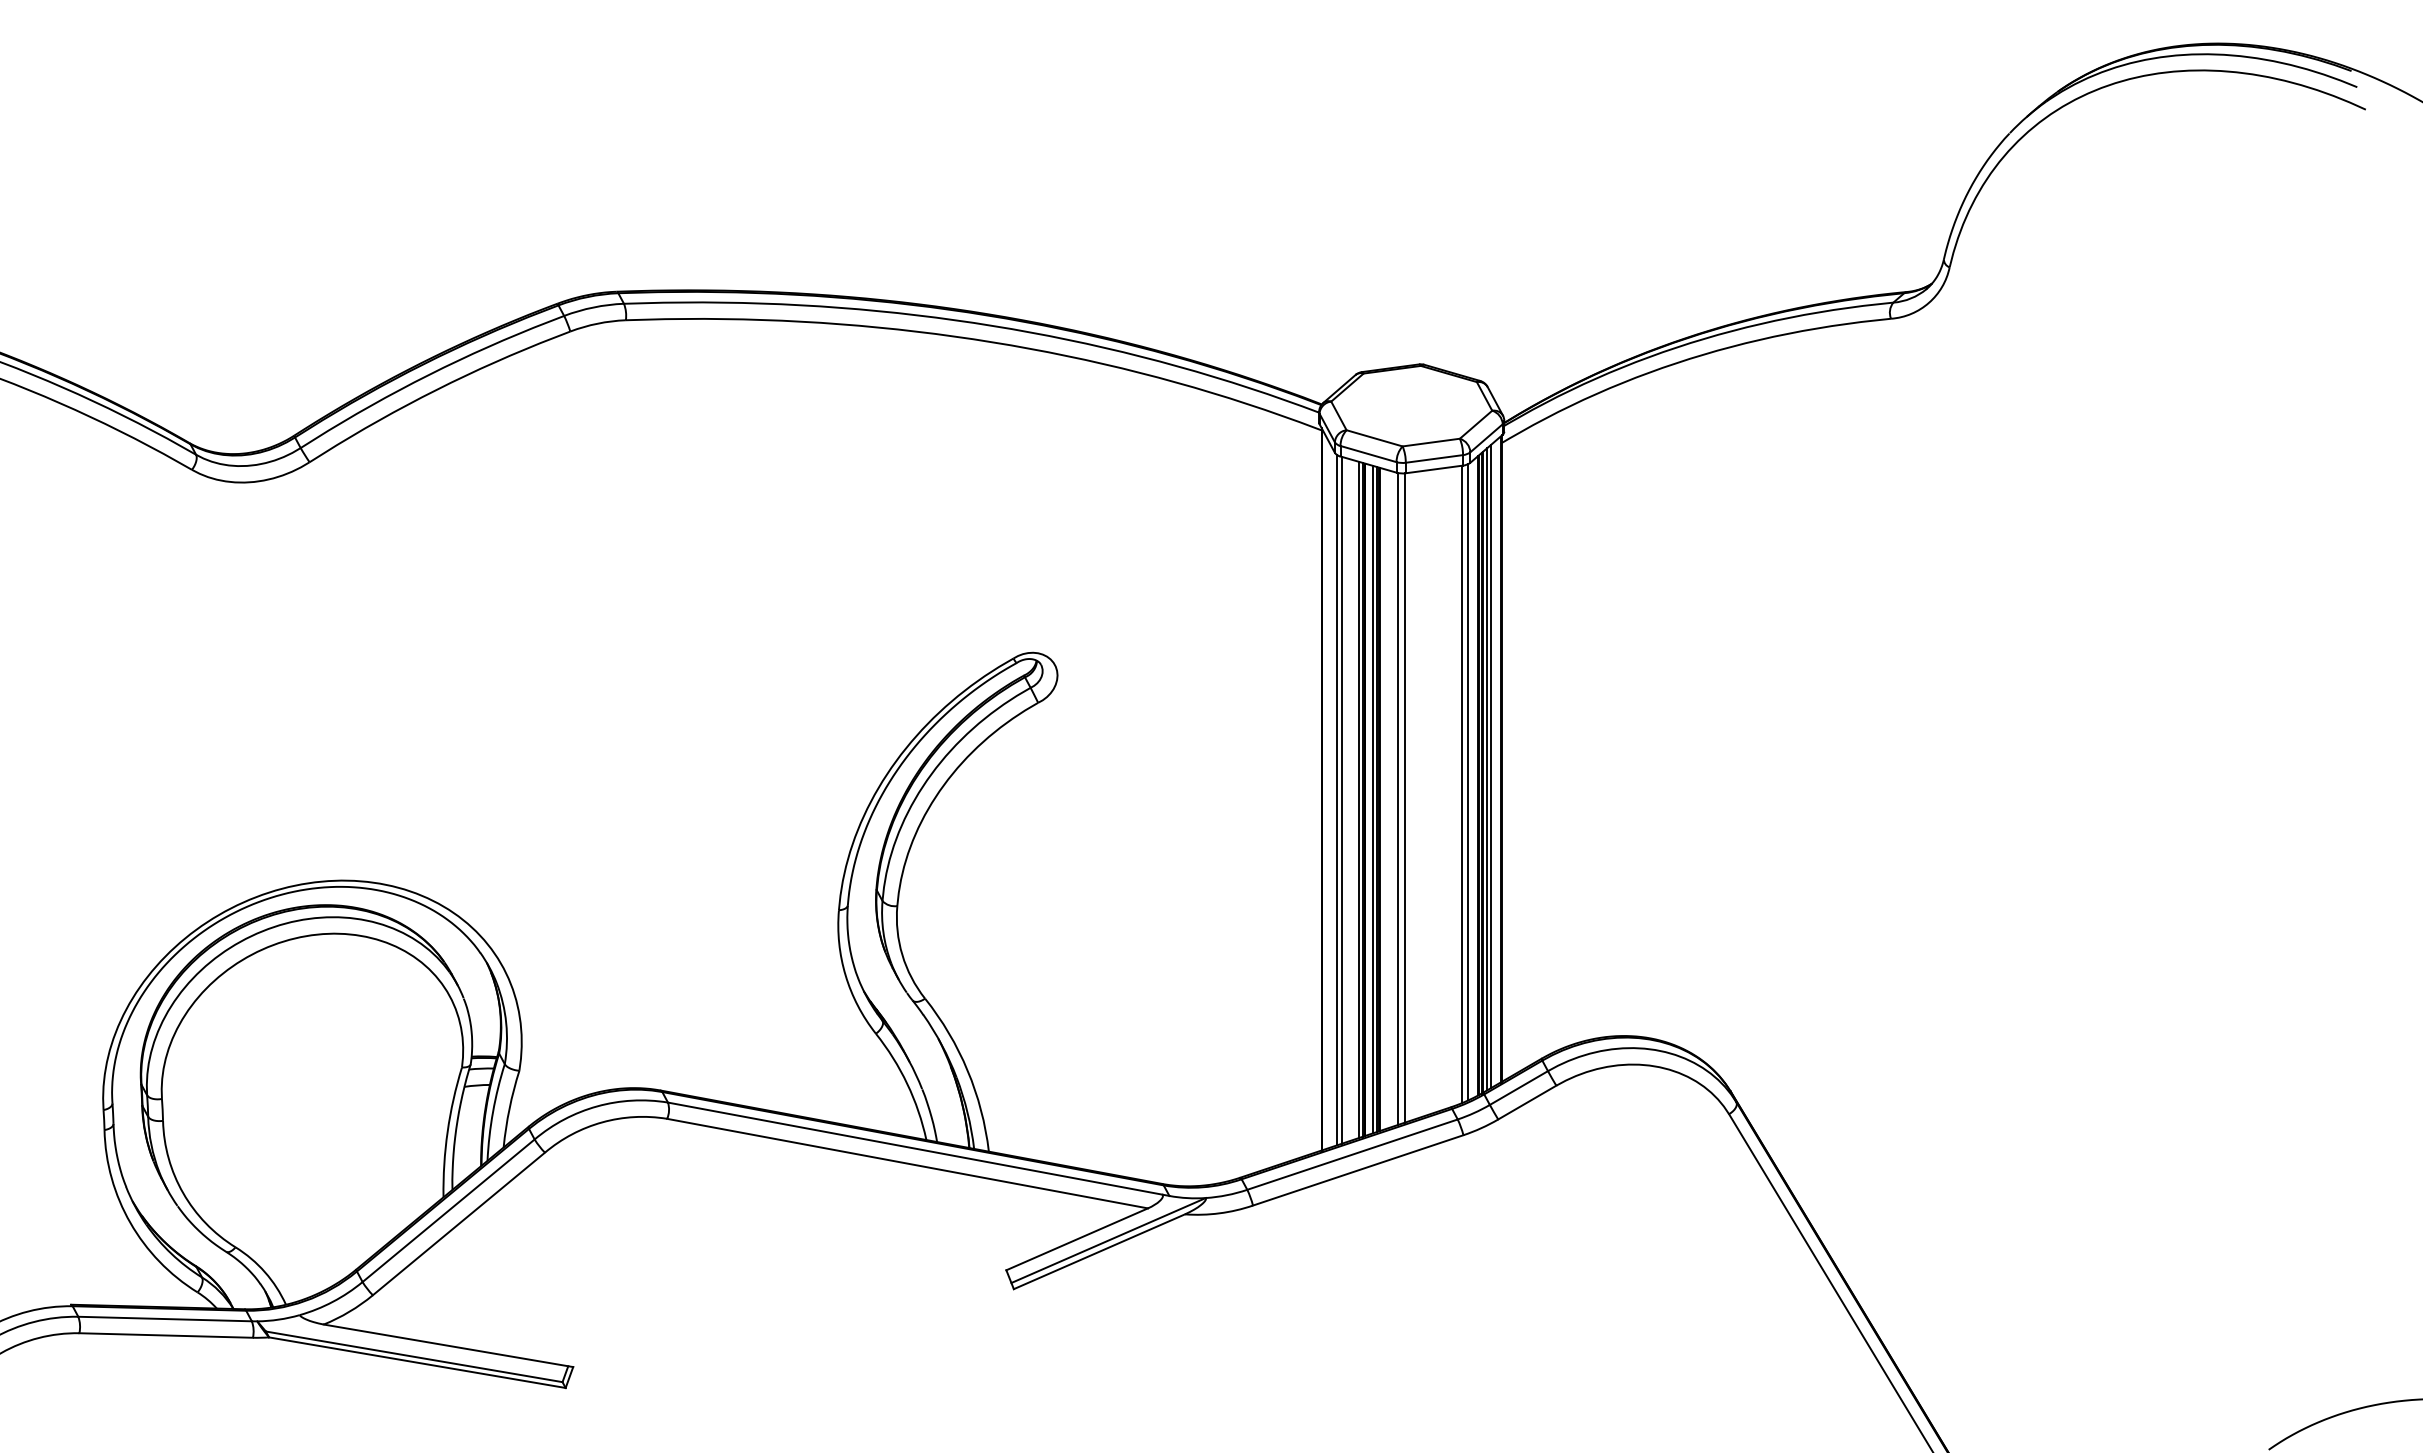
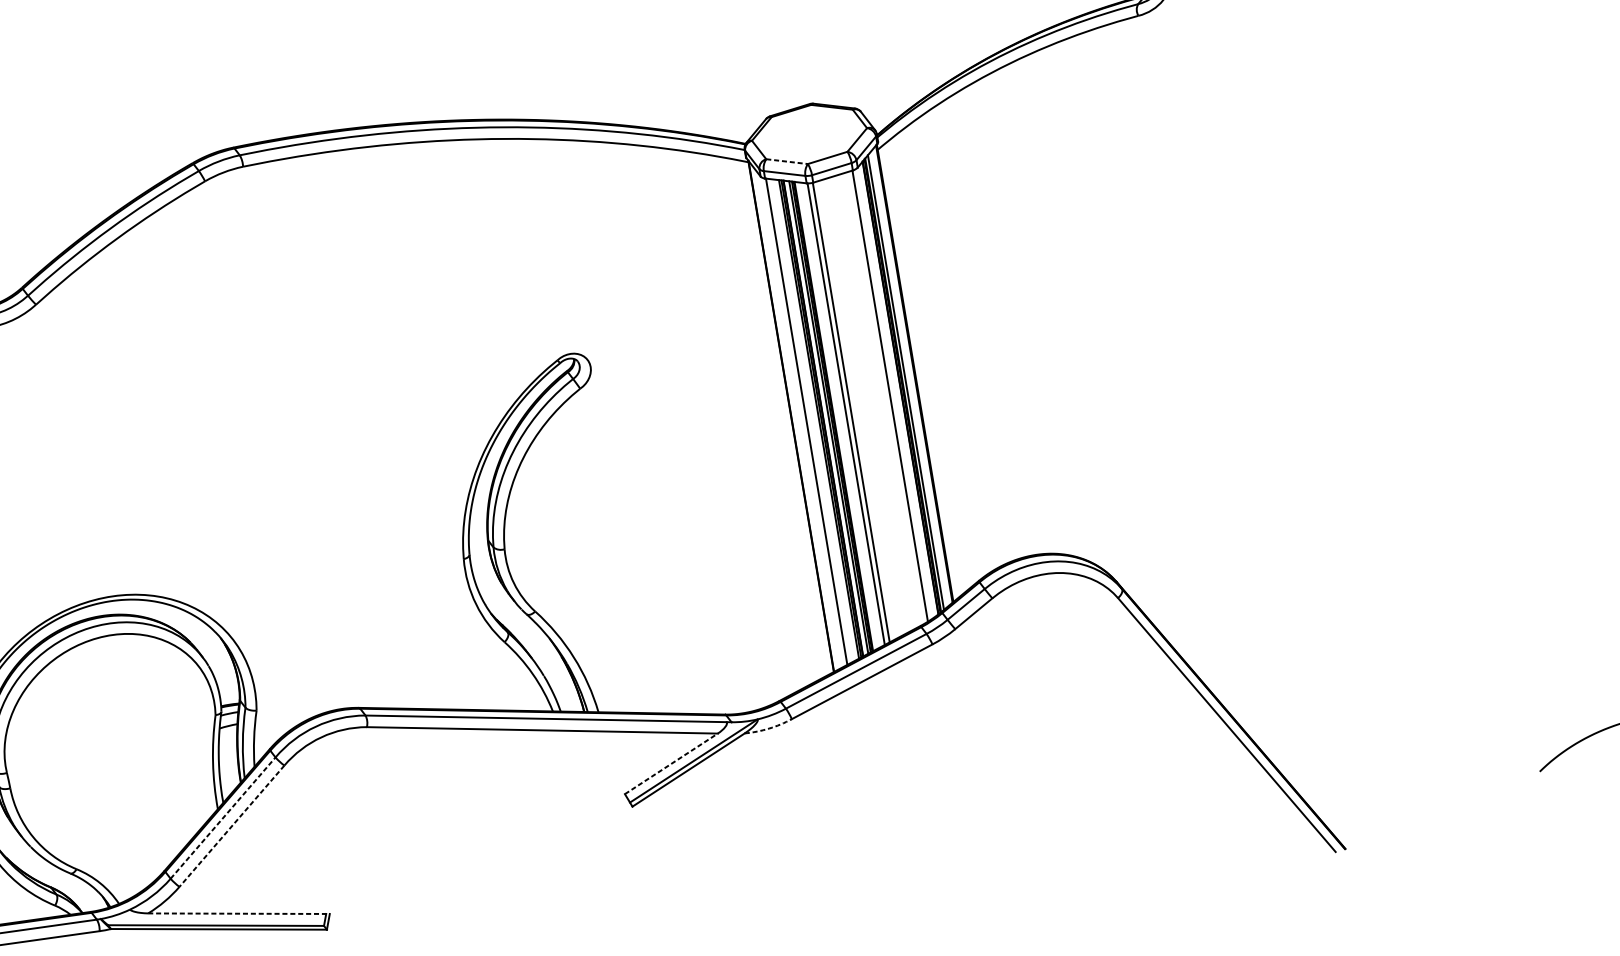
line: (1375, 438) -> (787, 161), solid -> dashed
line: (1490, 766) -> (907, 380), removed
line: (1468, 782) -> (894, 394), removed
line: (1337, 800) -> (803, 422), removed
line: (448, 1210) -> (222, 817), solid -> dashed
arc: (1219, 1213) -> (769, 728), solid -> dashed
line: (458, 1223) -> (231, 825), solid -> dashed
line: (1077, 1239) -> (671, 763), solid -> dashed
line: (448, 1345) -> (238, 913), solid -> dashed

